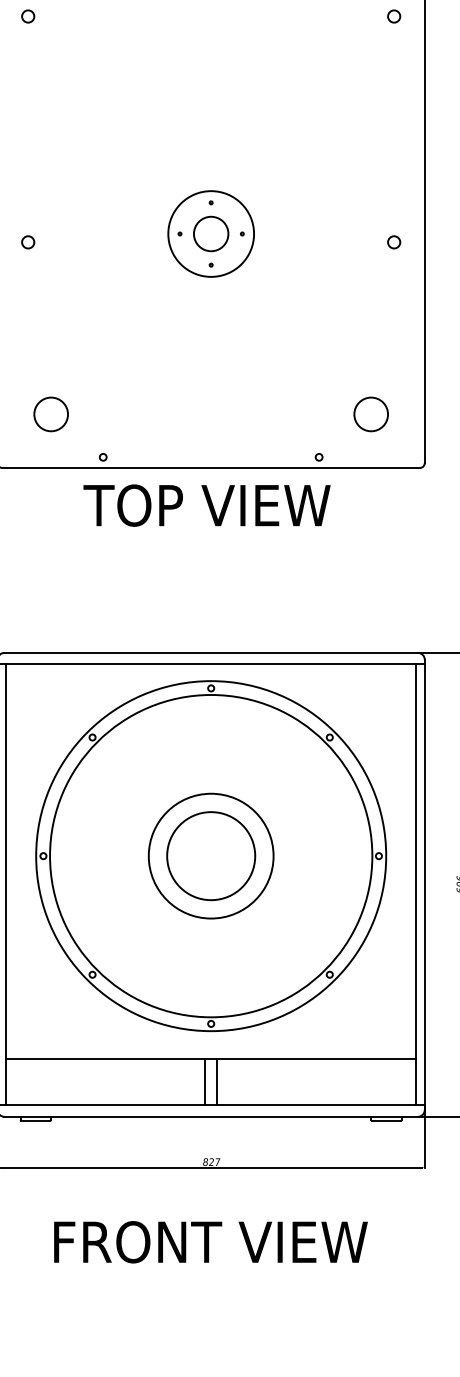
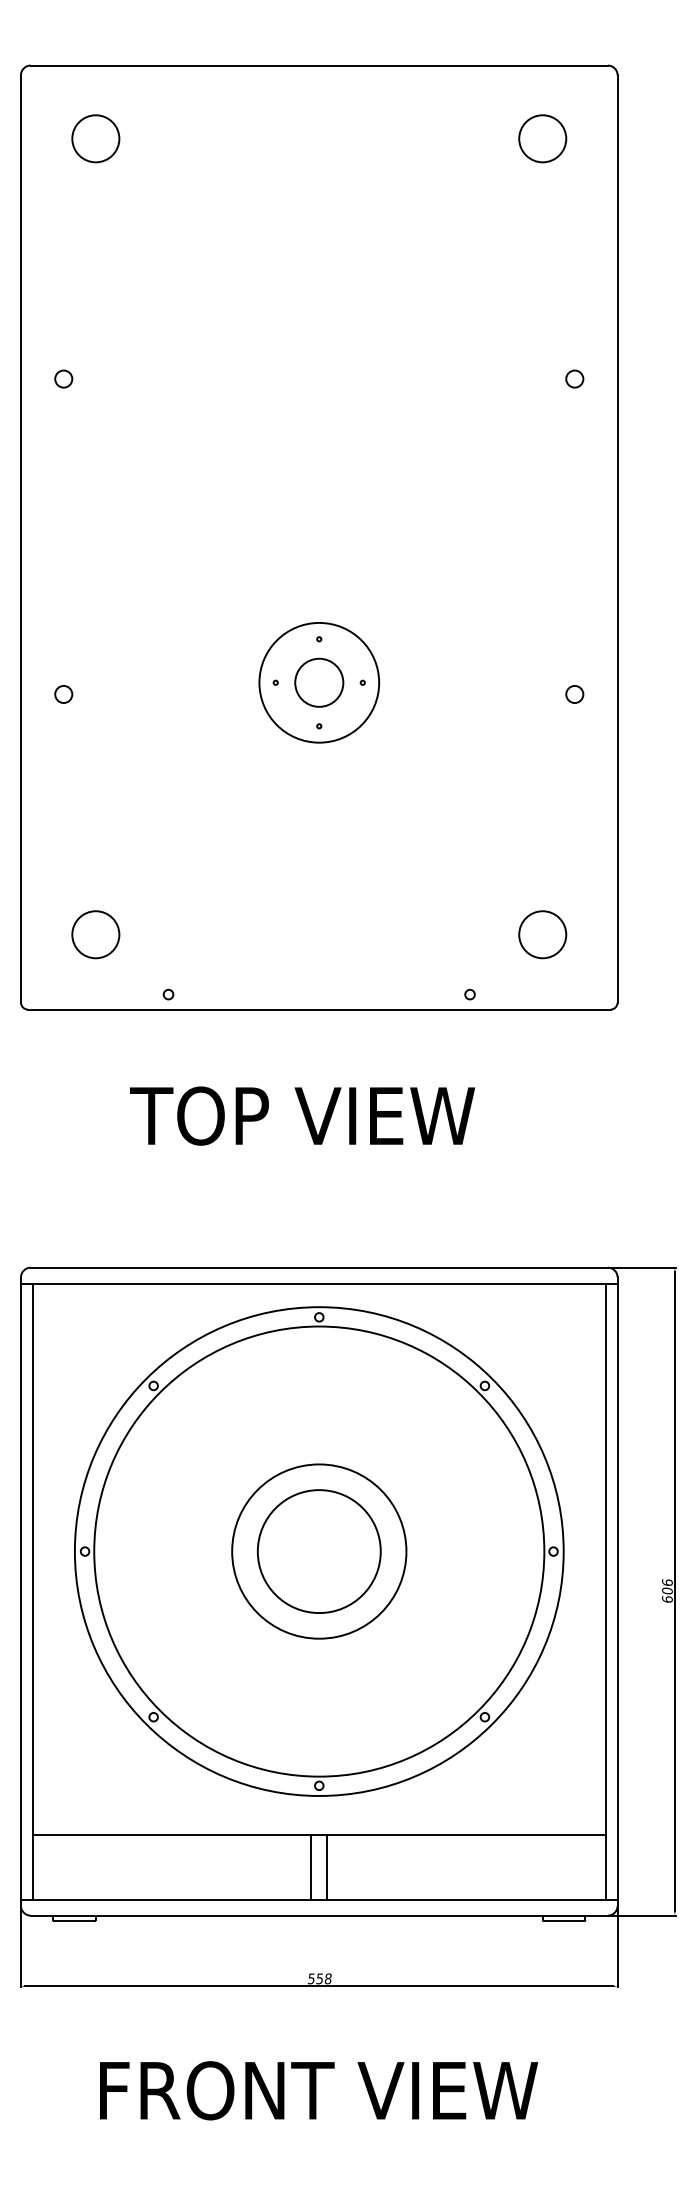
text: (207, 505) -> (302, 1115), moved
text: (211, 1161) -> (319, 1978), 827 -> 558

